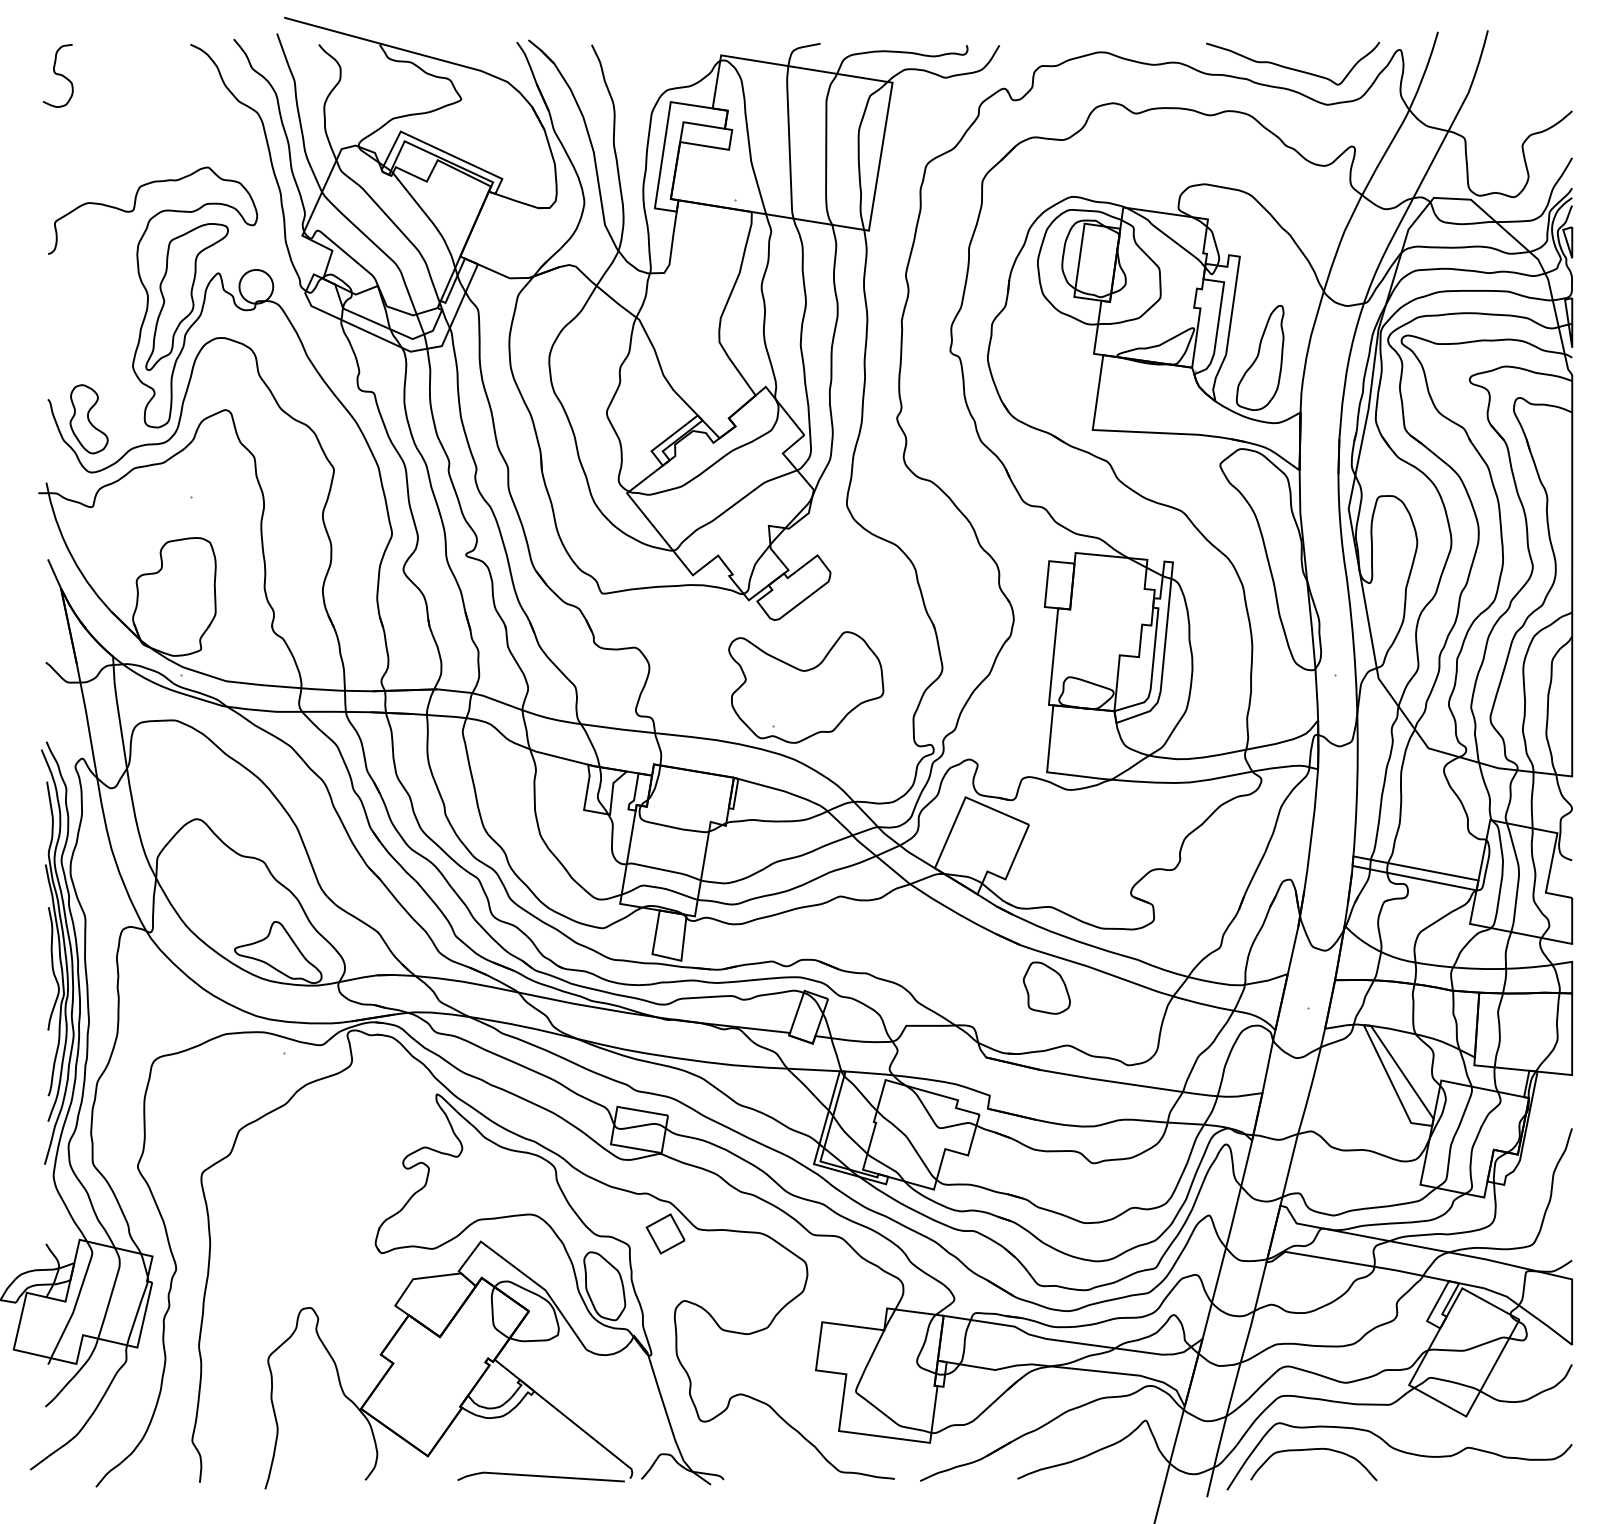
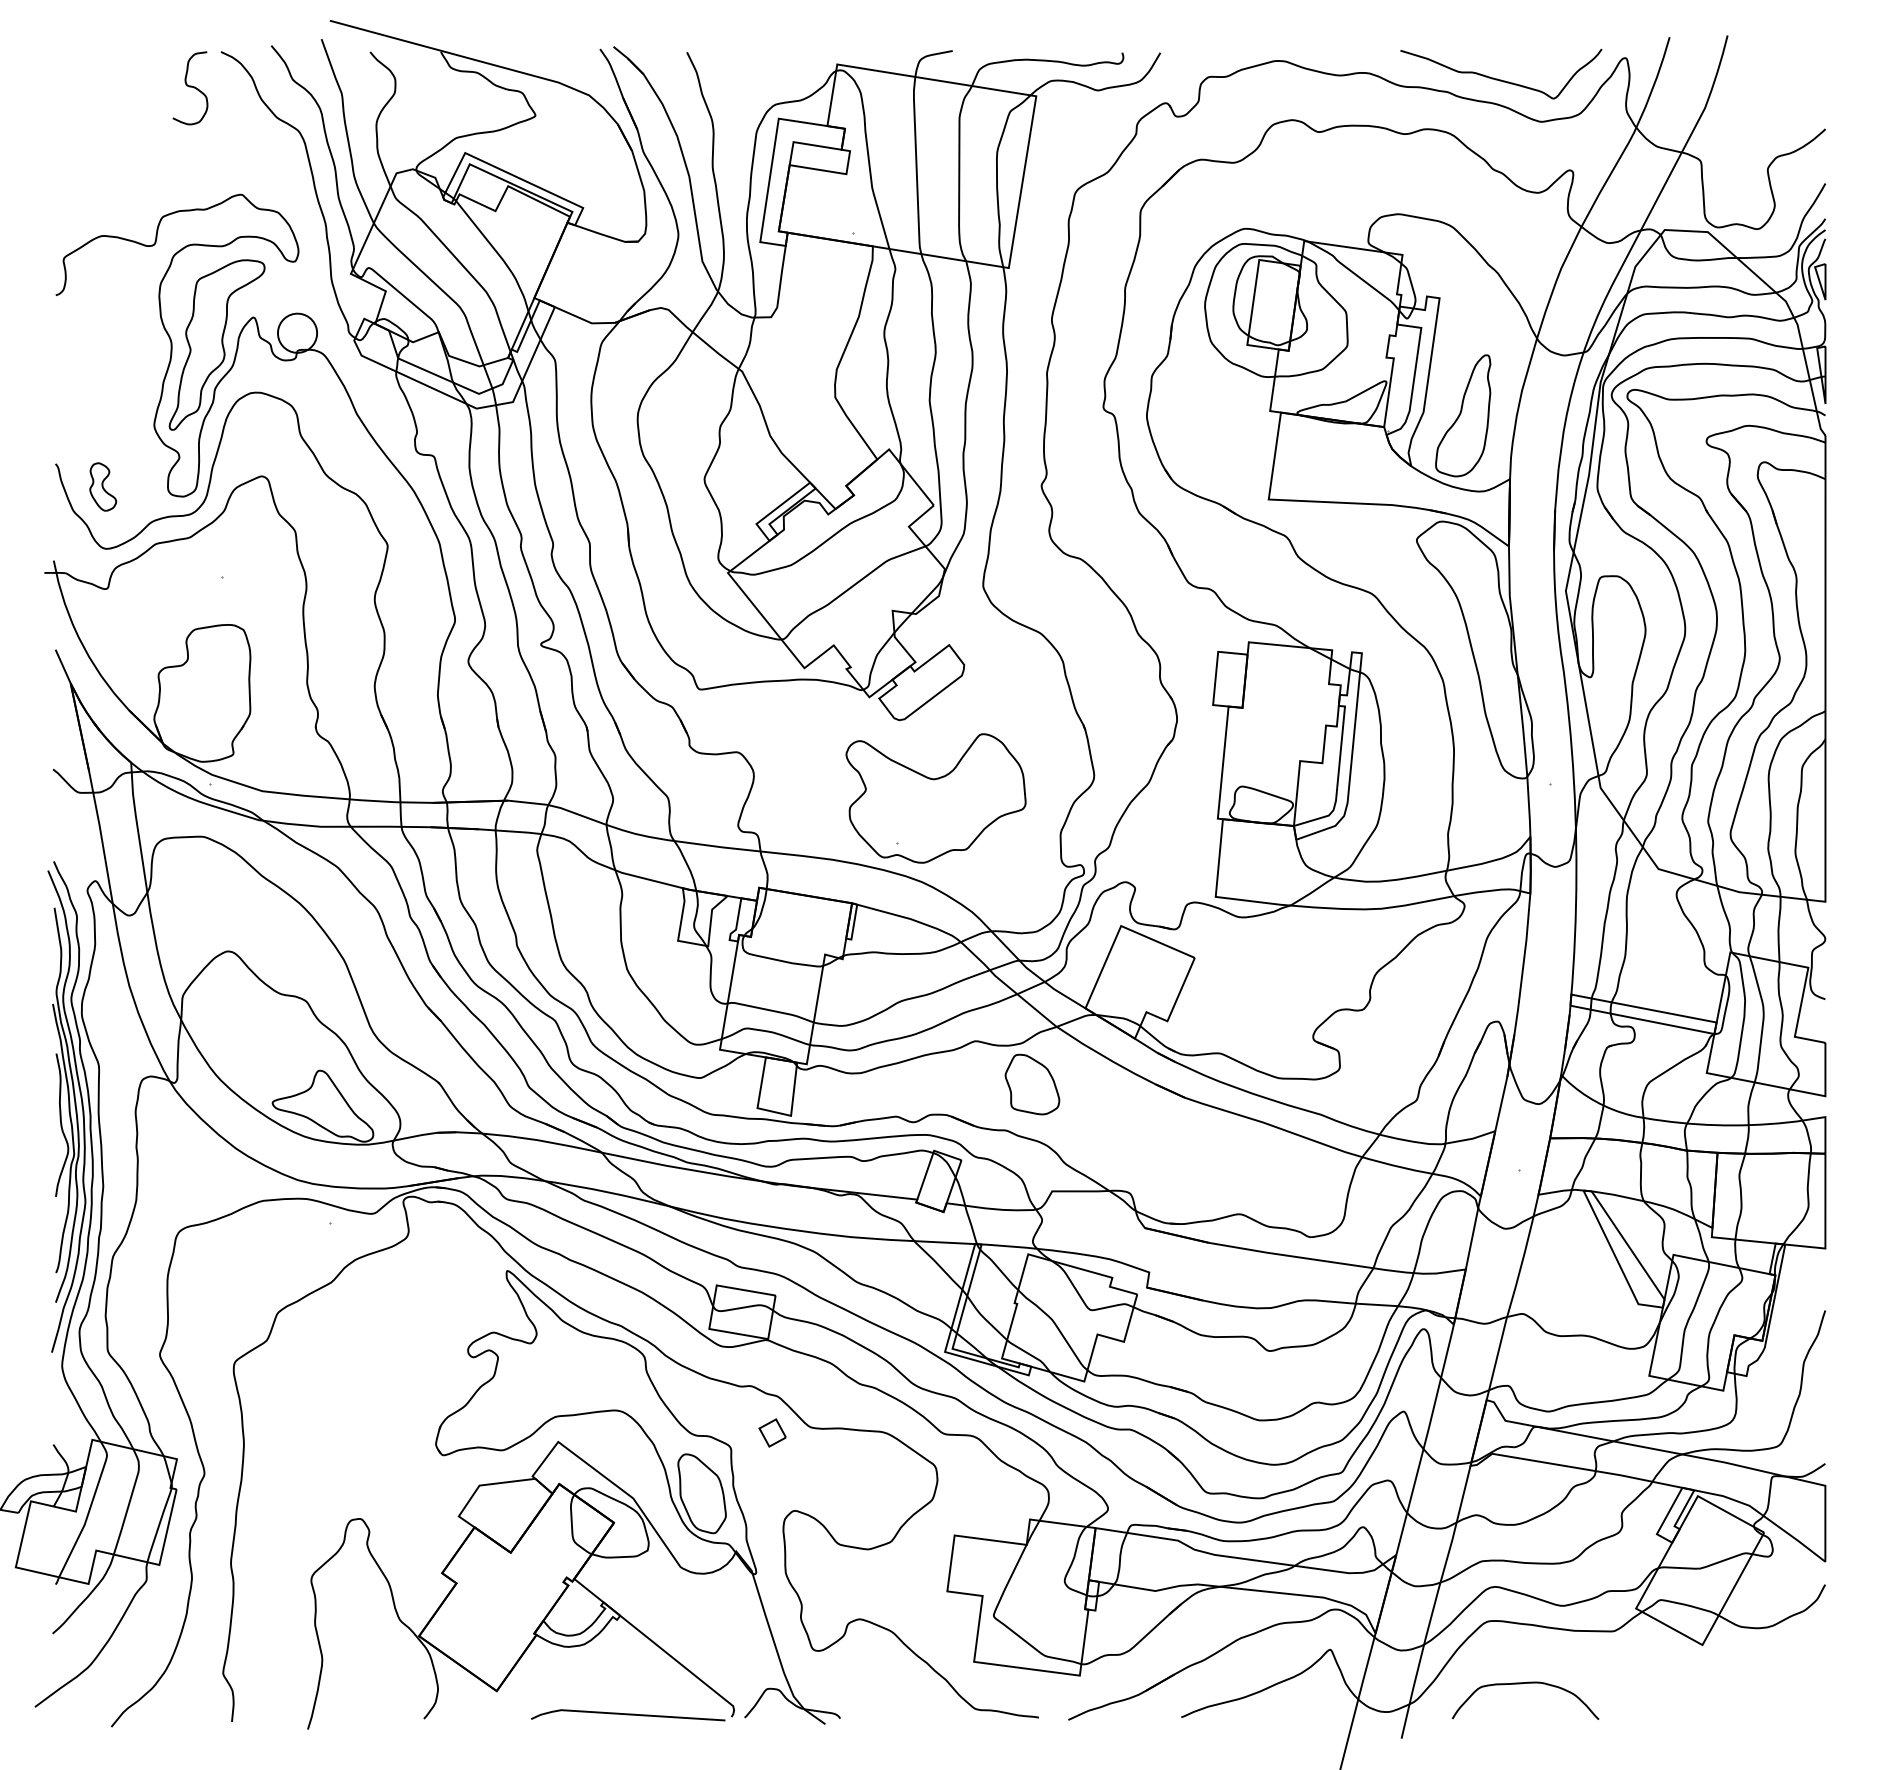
curve: (58, 75) -> (190, 87), moved
part: (88, 418) -> (102, 486), size x0.6
part: (1046, 988) -> (1032, 1084), moved
part: (665, 1233) -> (772, 1432), size x0.6
curve: (1400, 1452) -> (1626, 1686), removed

